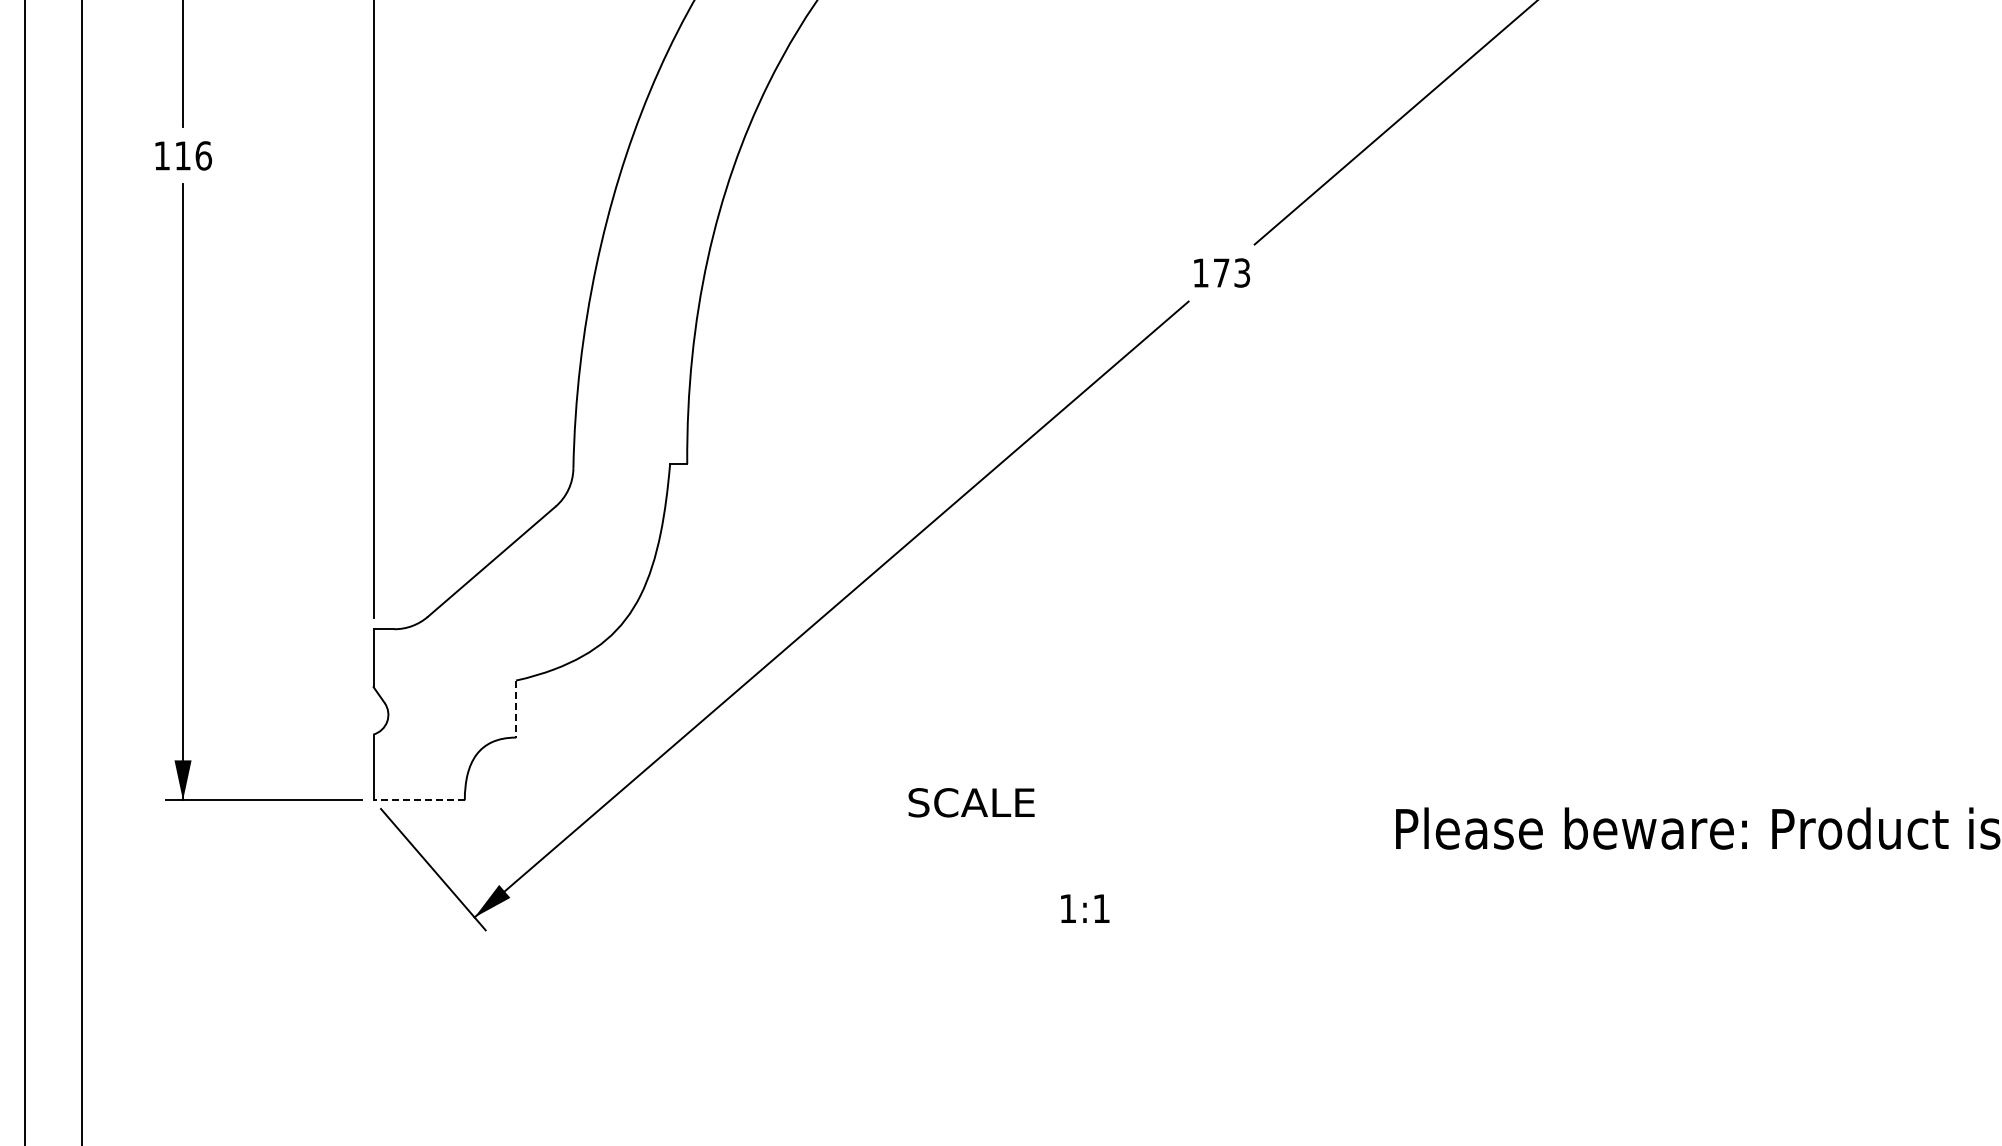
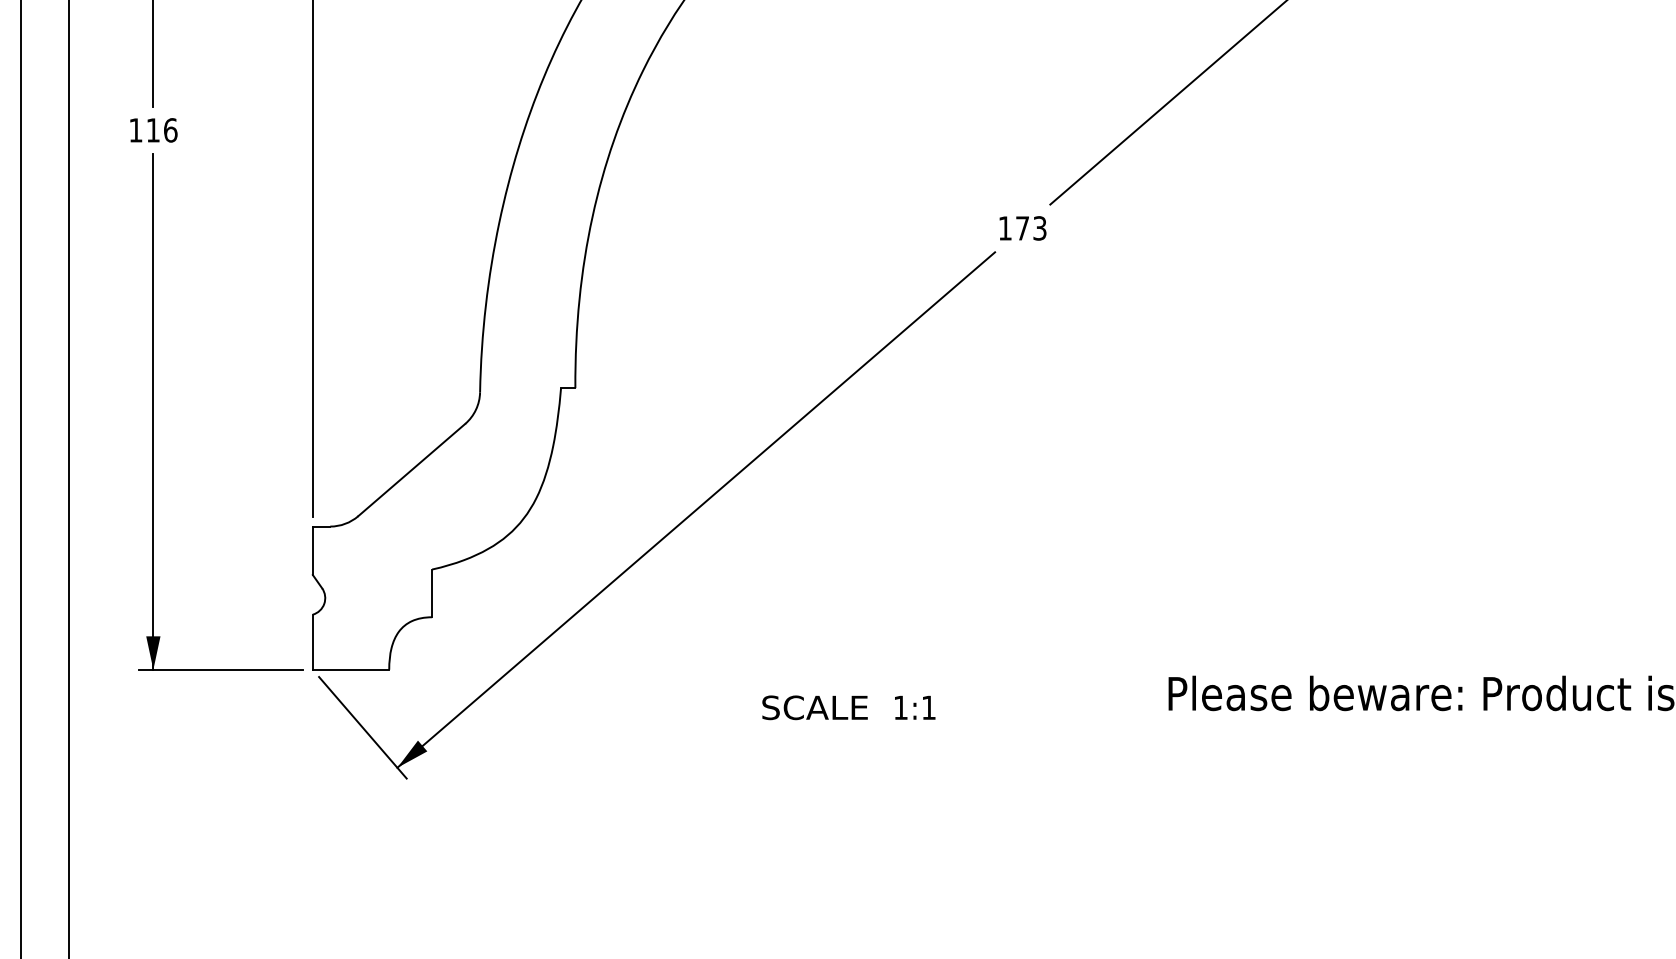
line: (516, 709) -> (432, 593), dashed -> solid
line: (419, 800) -> (351, 669), dashed -> solid
text: (971, 802) -> (814, 707), moved
text: (1085, 908) -> (915, 707), moved

